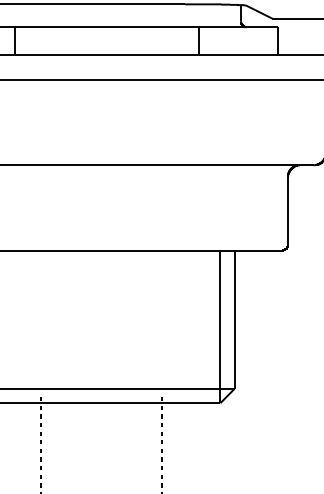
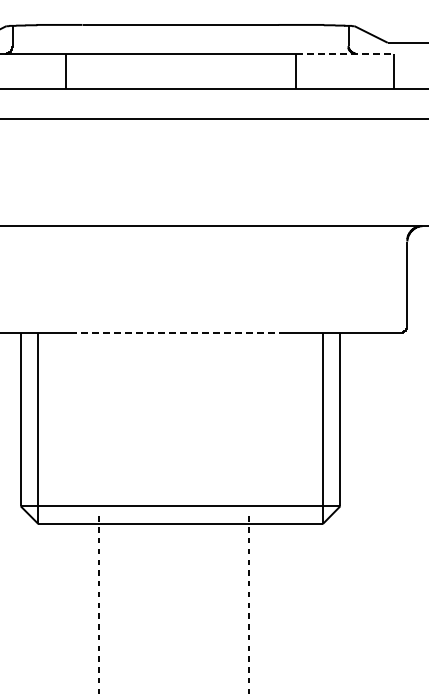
line: (238, 27) -> (345, 53), solid -> dashed
line: (106, 250) -> (180, 333), solid -> dashed

